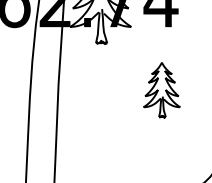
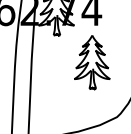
part: (162, 89) -> (92, 62), size x1.67

